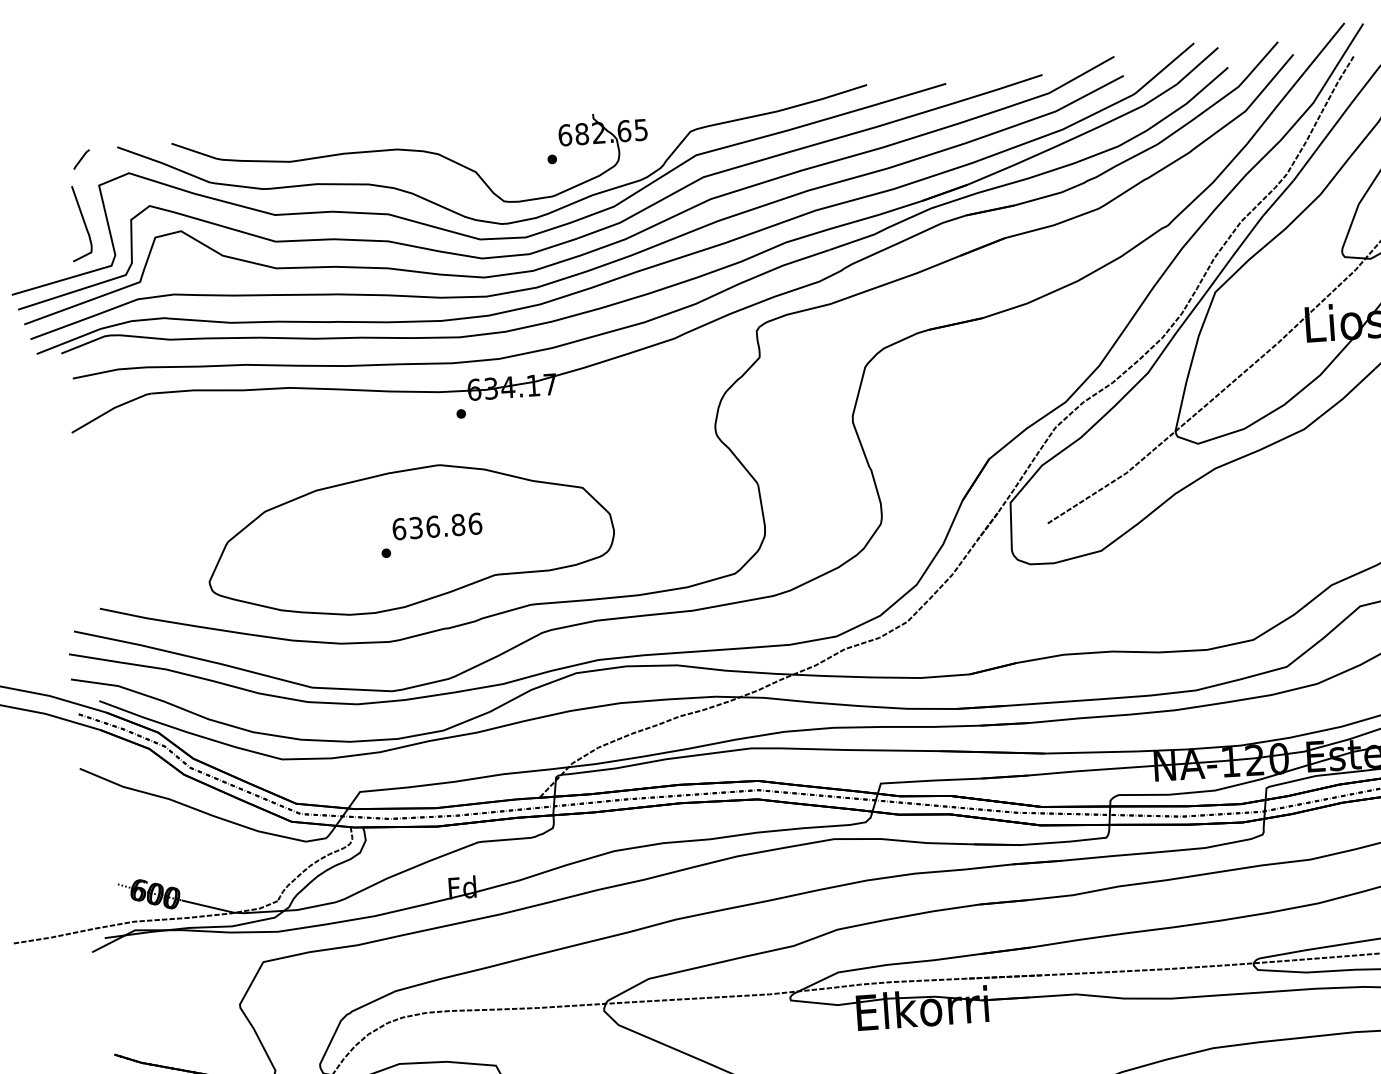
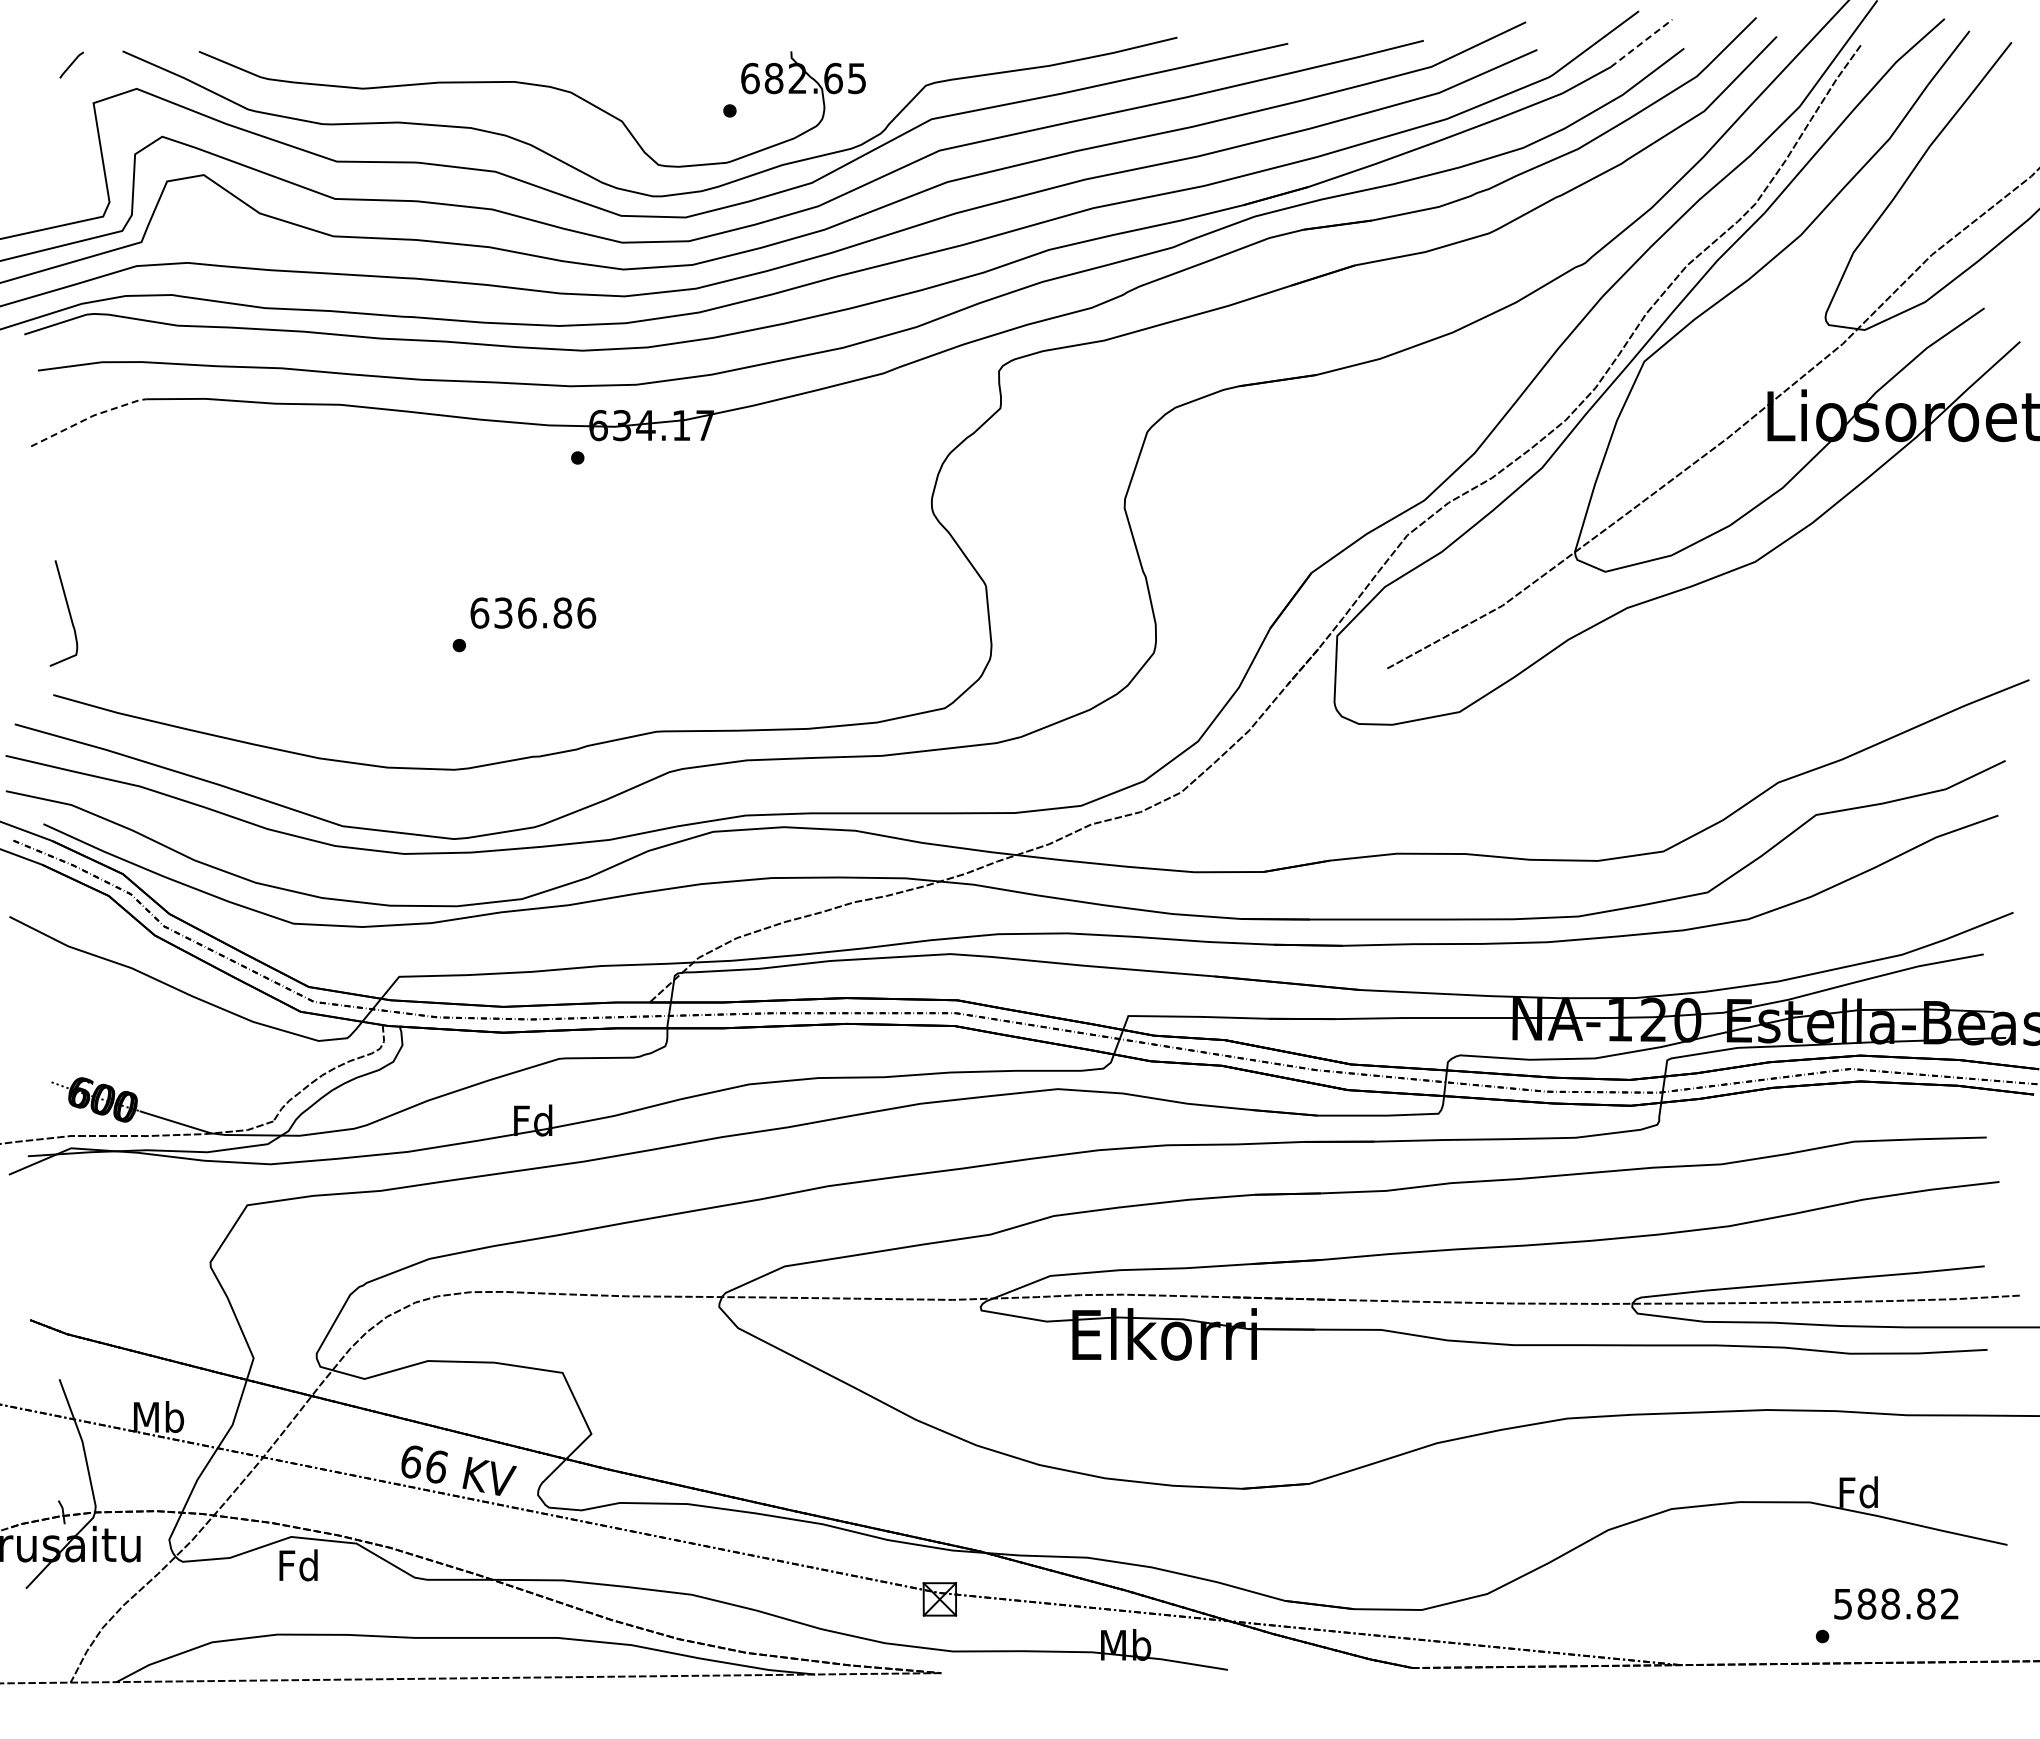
line: (1196, 66) -> (1640, 43), solid -> dashed
curve: (83, 222) -> (68, 612), moved
line: (110, 410) -> (87, 418), solid -> dashed
part: (410, 538) -> (494, 627), removed

